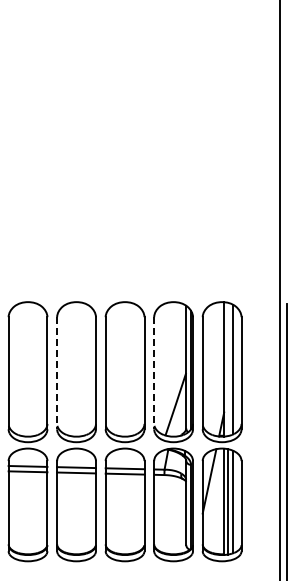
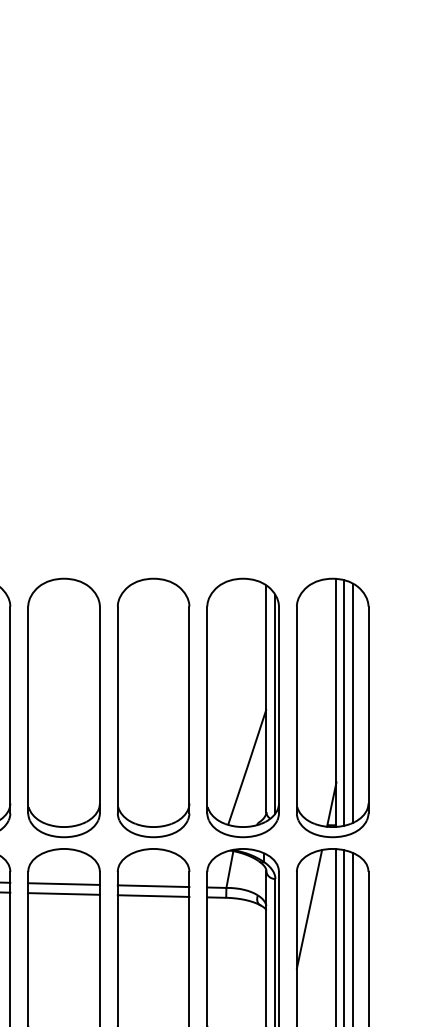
line: (228, 369) -> (344, 703), added
line: (57, 373) -> (28, 710), dashed -> solid
line: (154, 373) -> (207, 710), dashed -> solid

